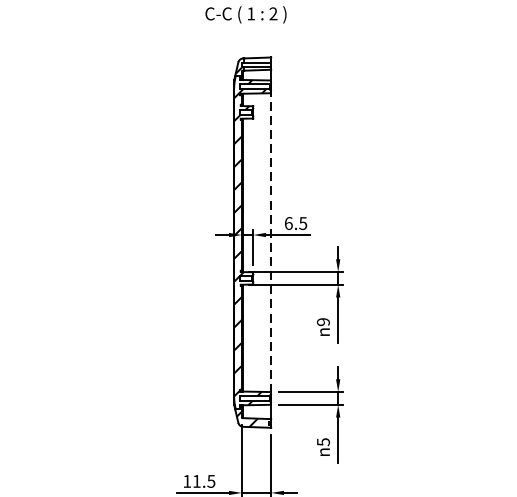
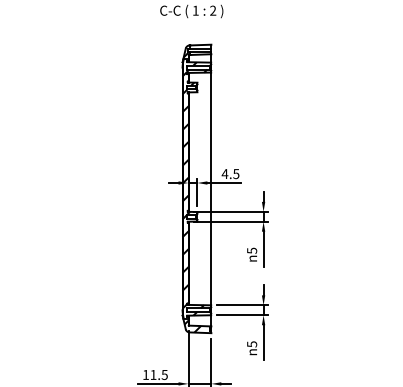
text: (288, 224) -> (224, 174), 6.5 -> 4.5
line: (271, 242) -> (211, 188), dashed -> solid
text: (322, 321) -> (251, 250), 9 -> 5

